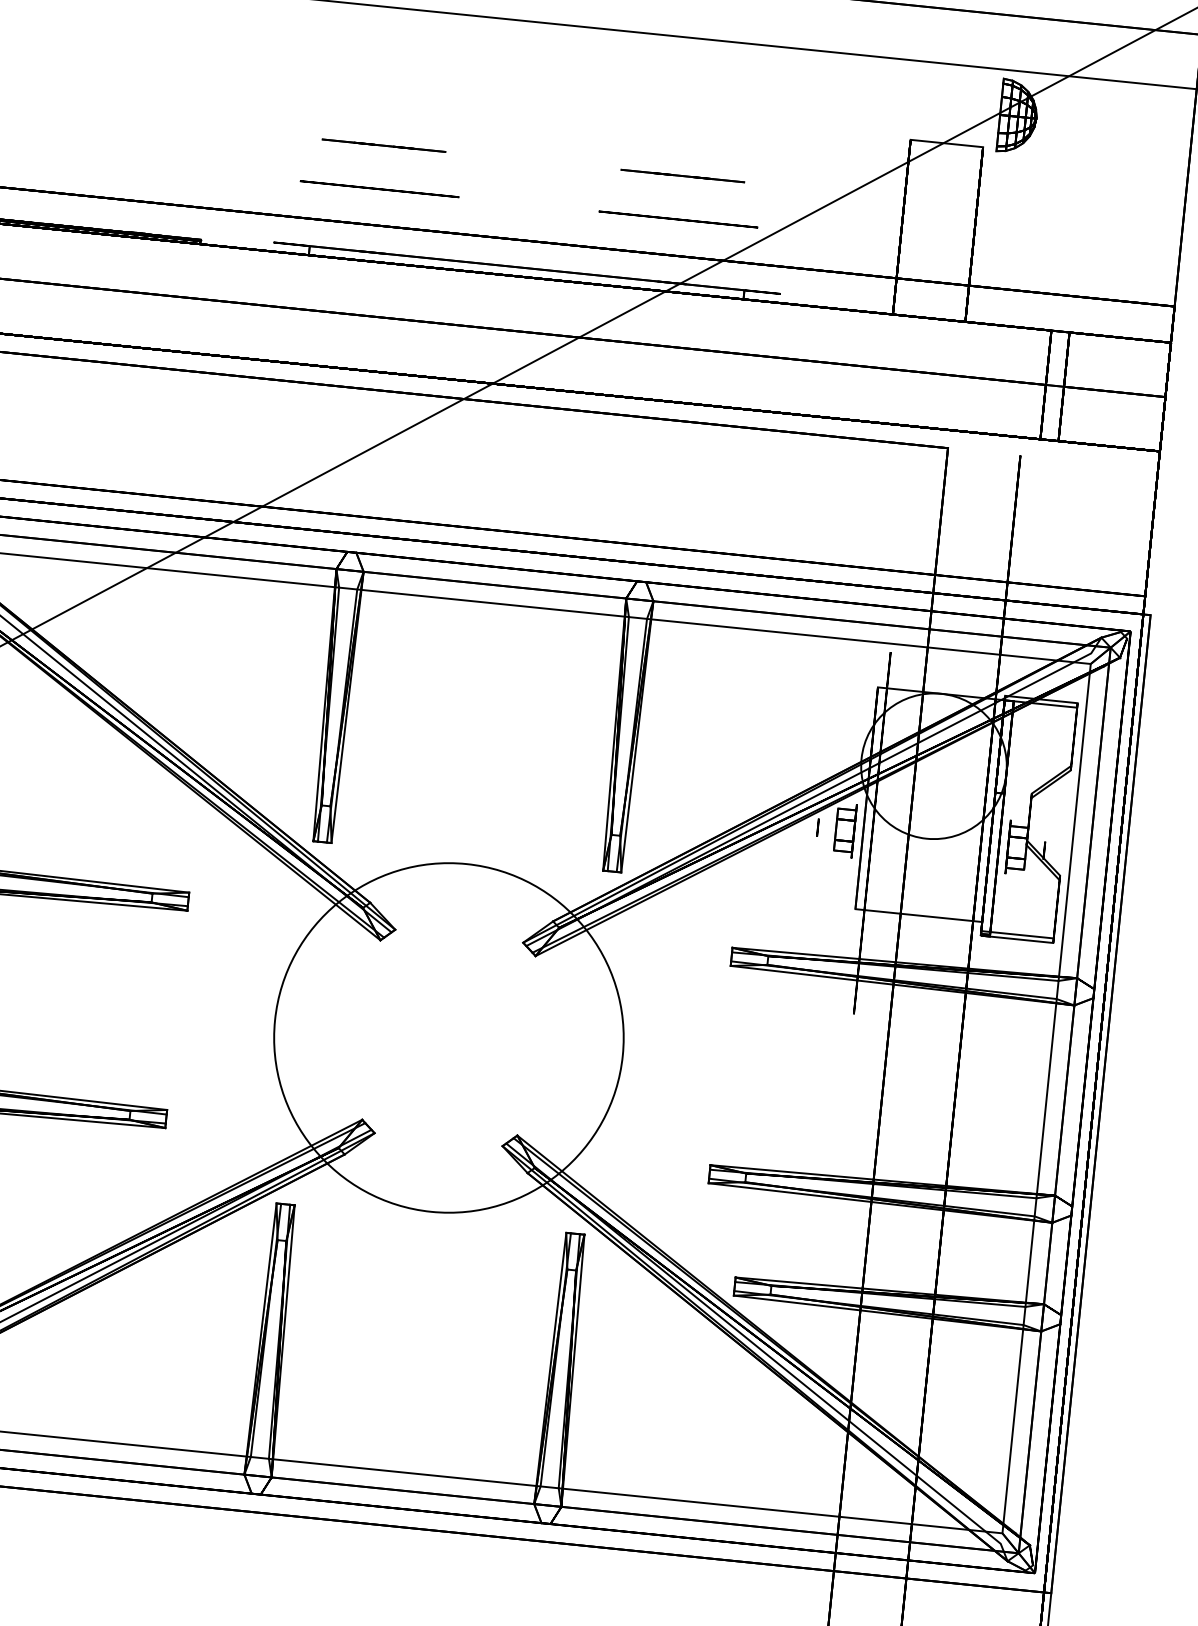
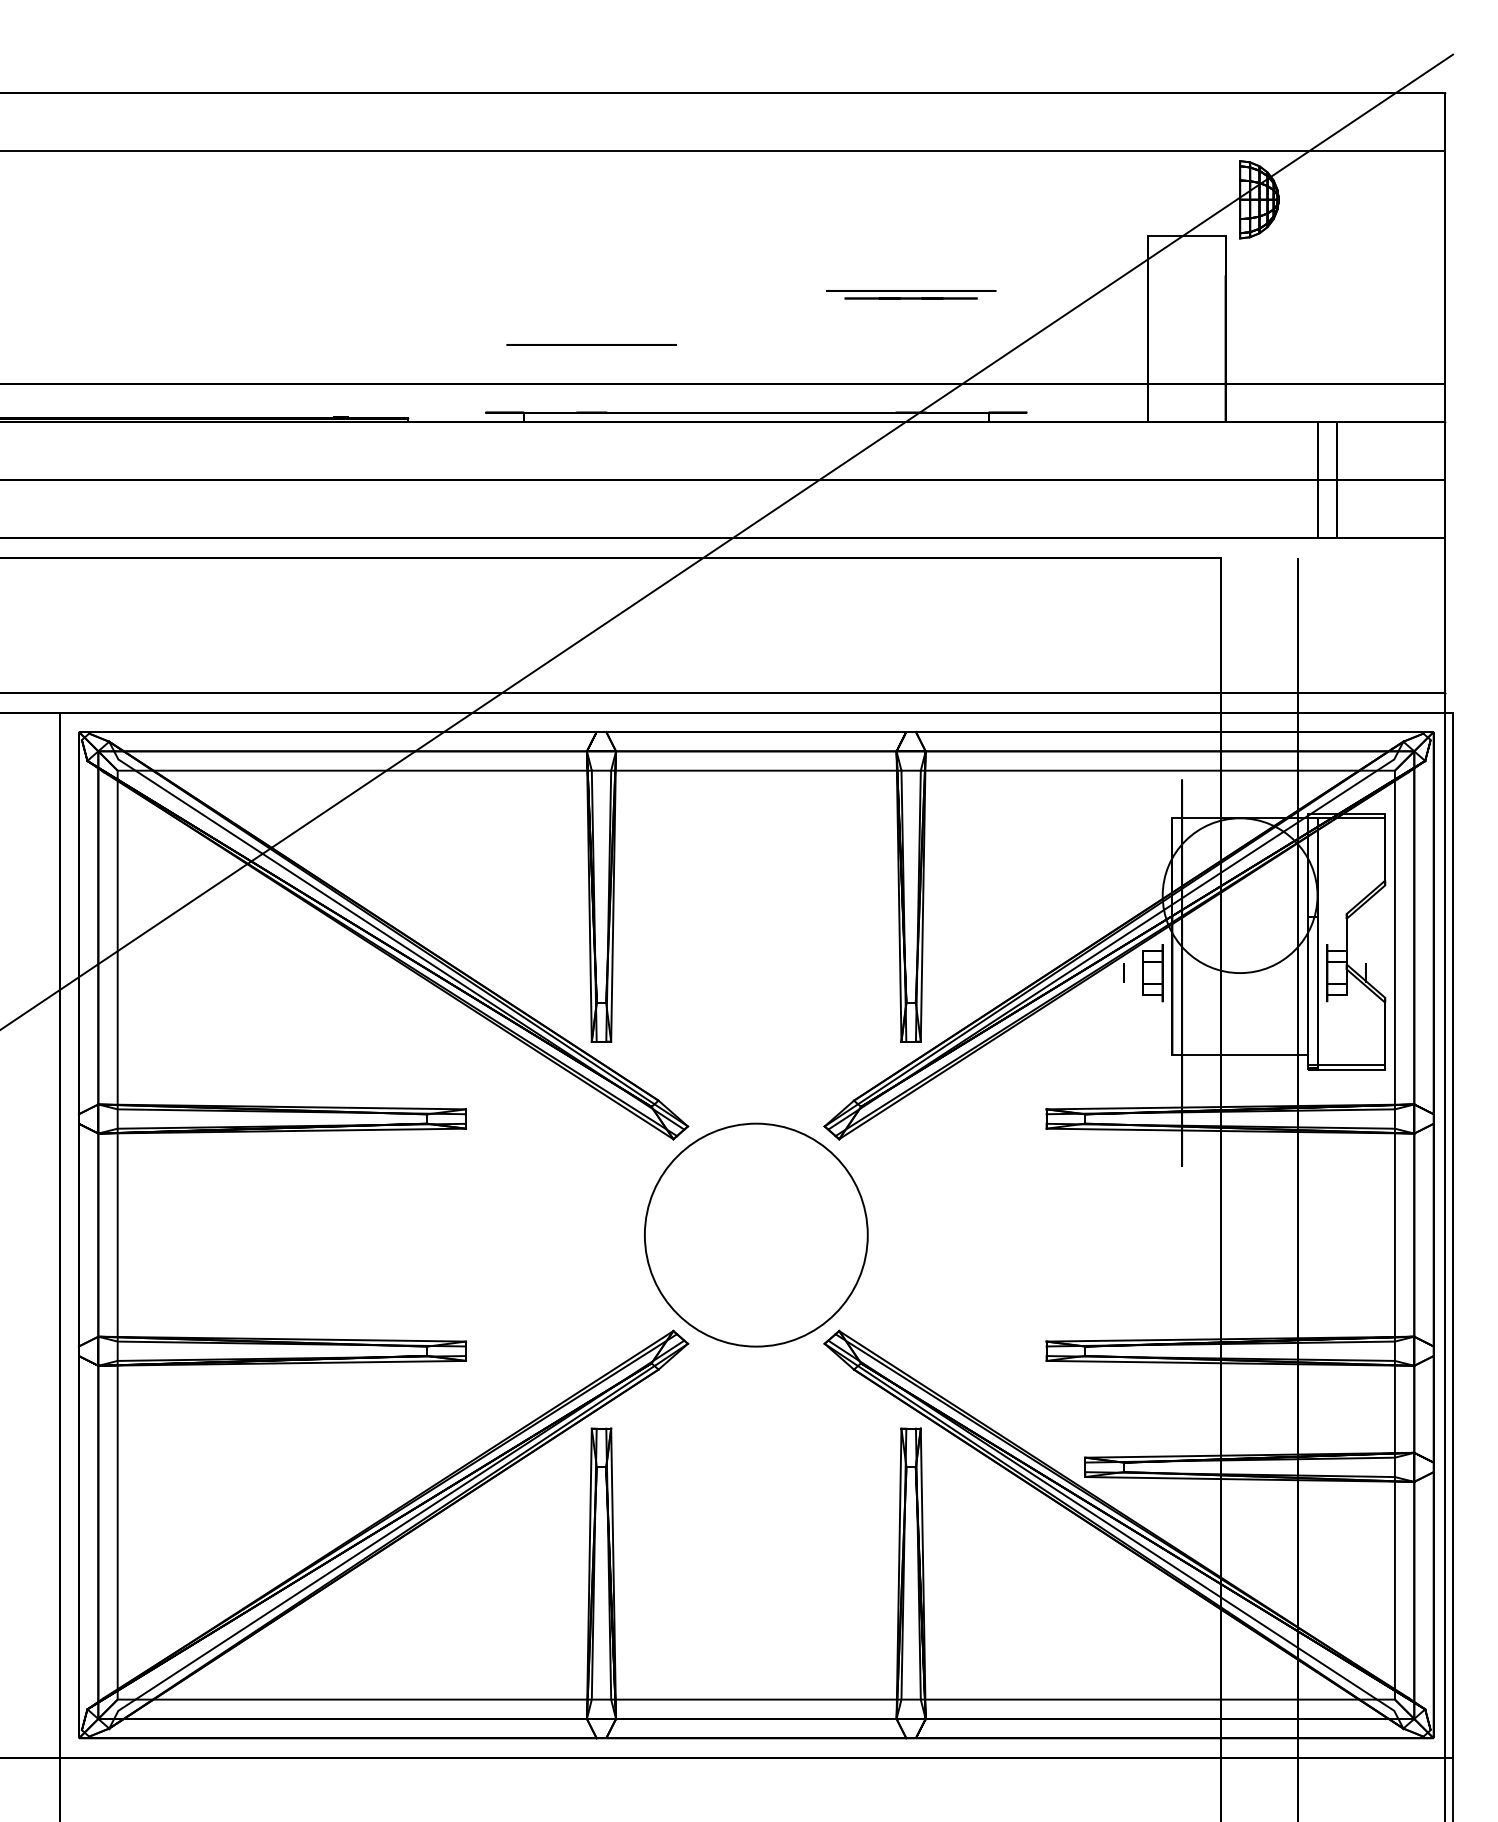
line: (383, 145) -> (591, 298), removed
circle: (678, 219) -> (911, 290), moved
circle: (449, 1037) -> (756, 1234), size x0.6

